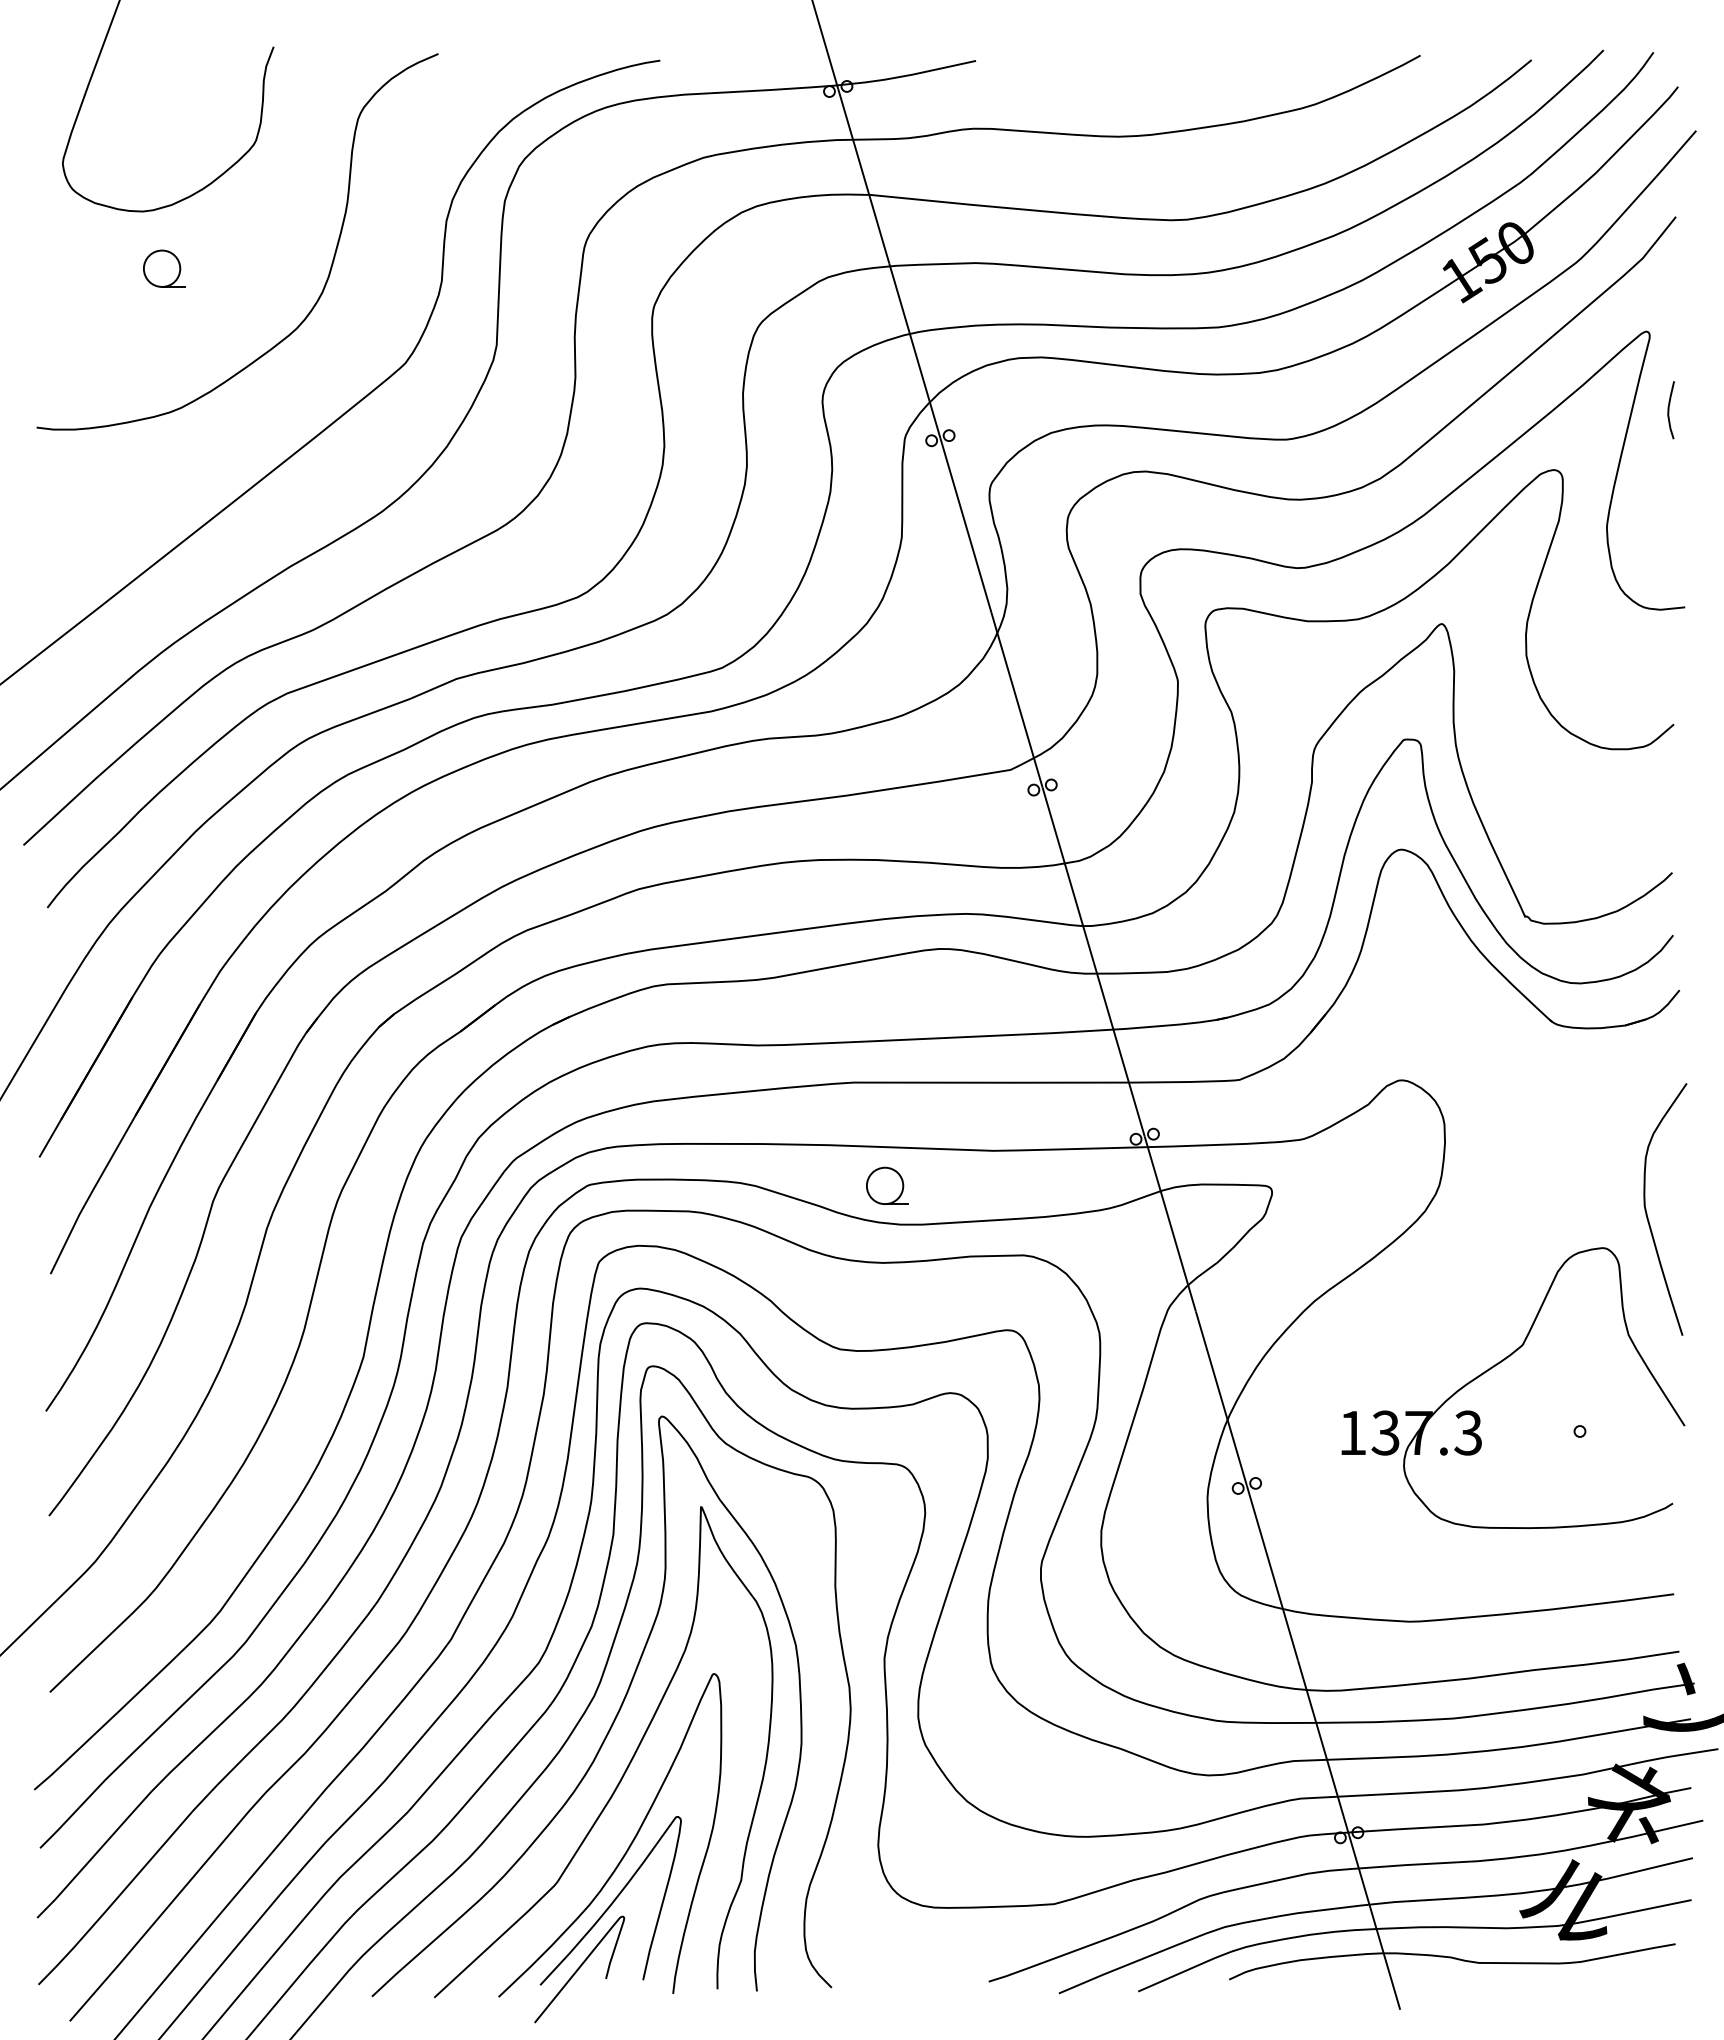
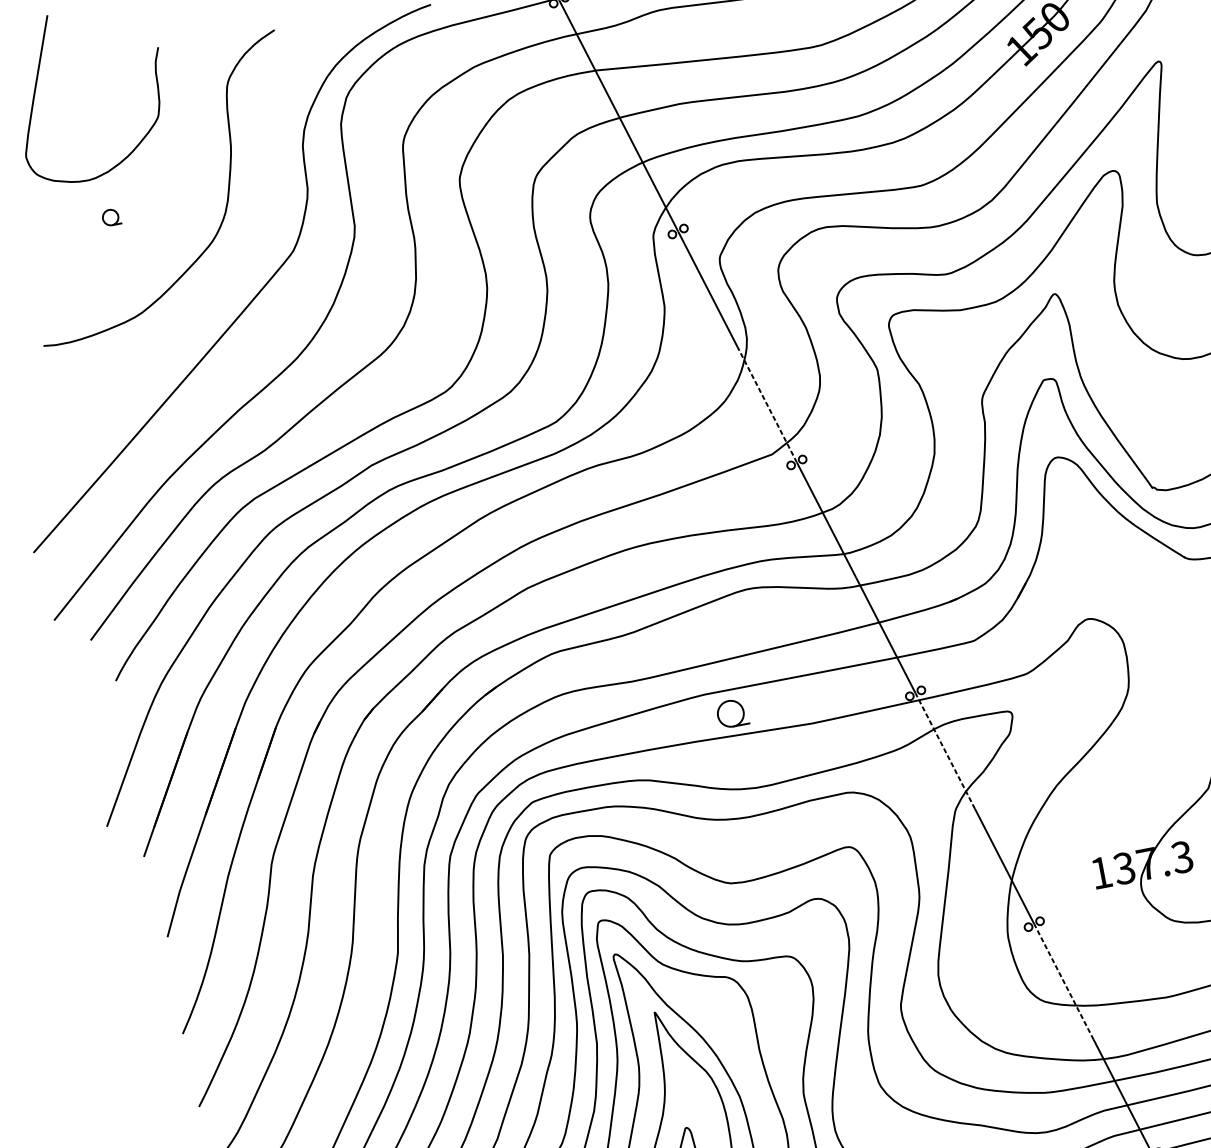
part: (164, 268) -> (111, 217), size x0.6
curve: (1669, 410) -> (1185, 113), removed
line: (1017, 700) -> (767, 404), solid -> dashed
part: (887, 1185) -> (732, 713), moved
line: (1170, 1224) -> (945, 751), solid -> dashed
line: (1272, 1573) -> (1064, 982), solid -> dashed

